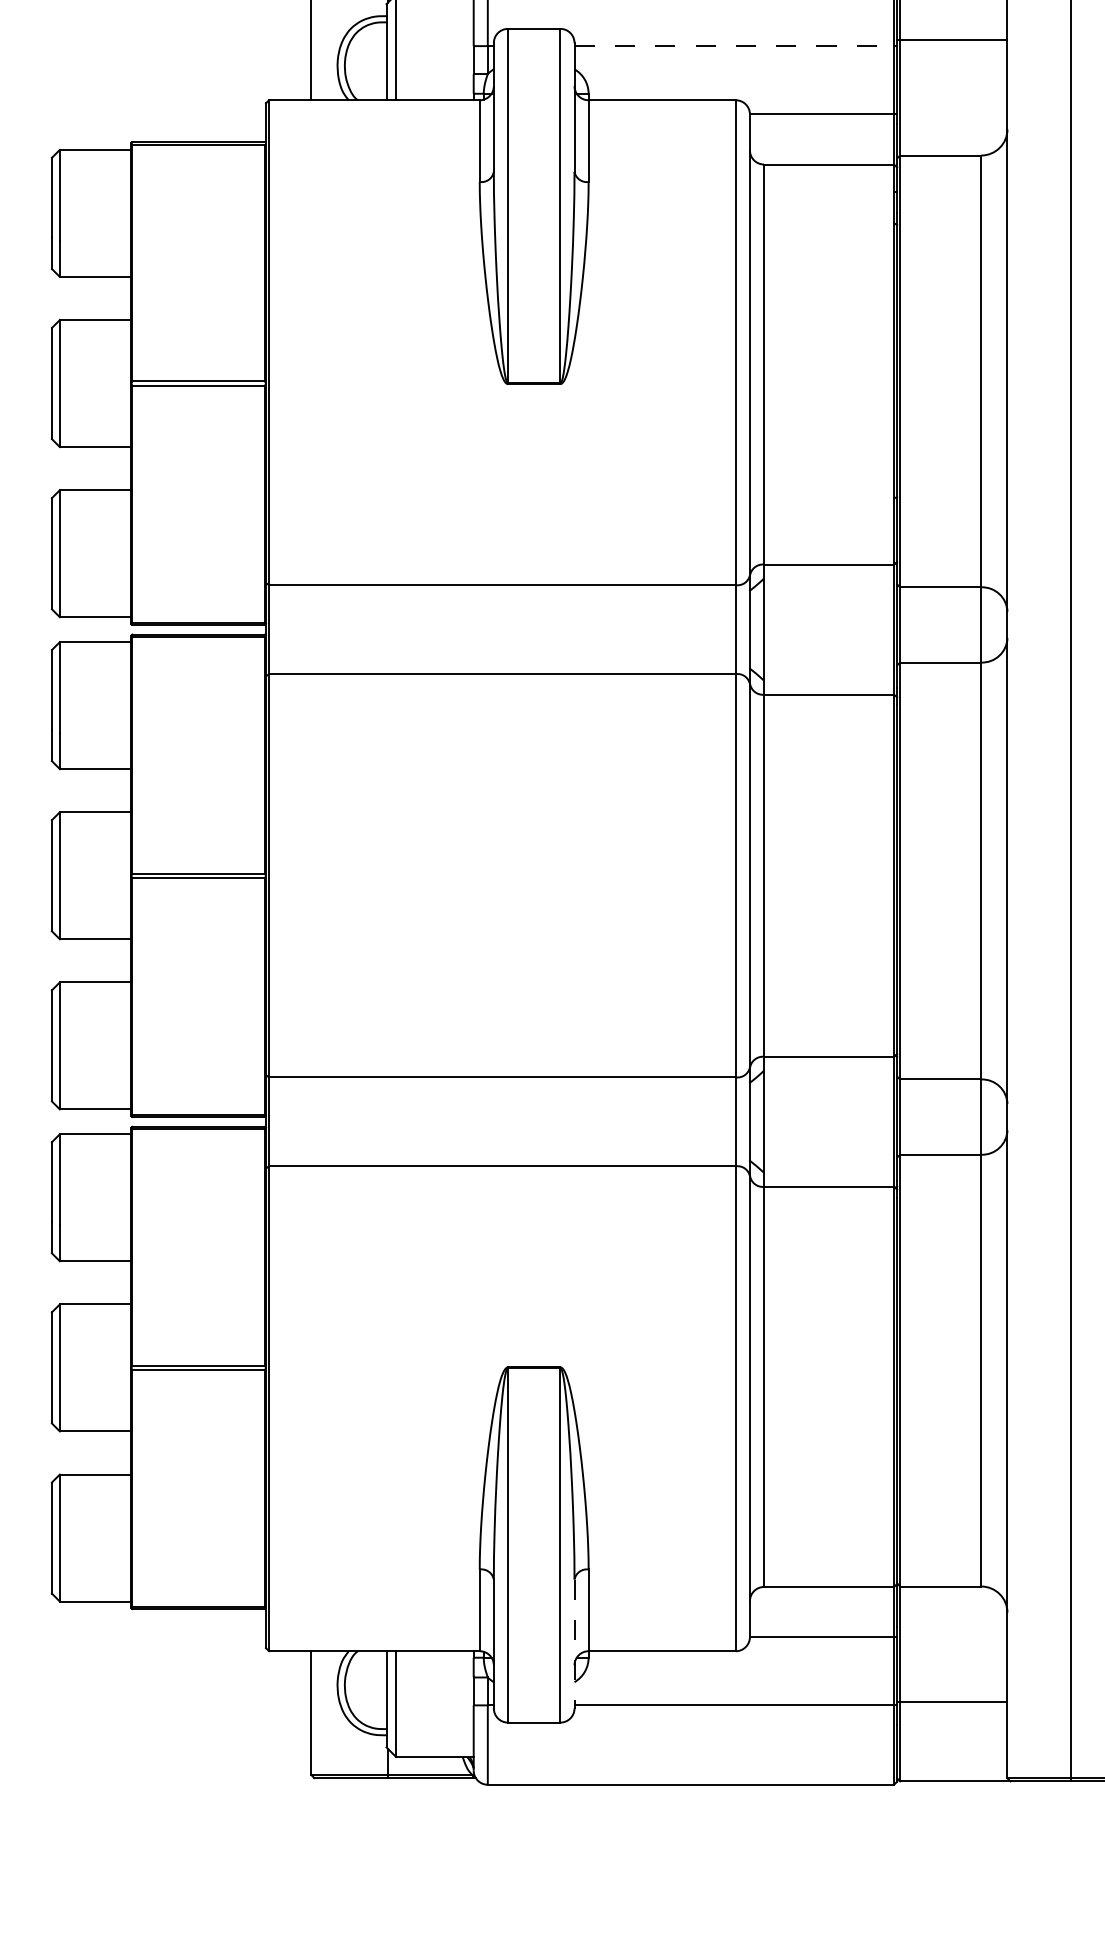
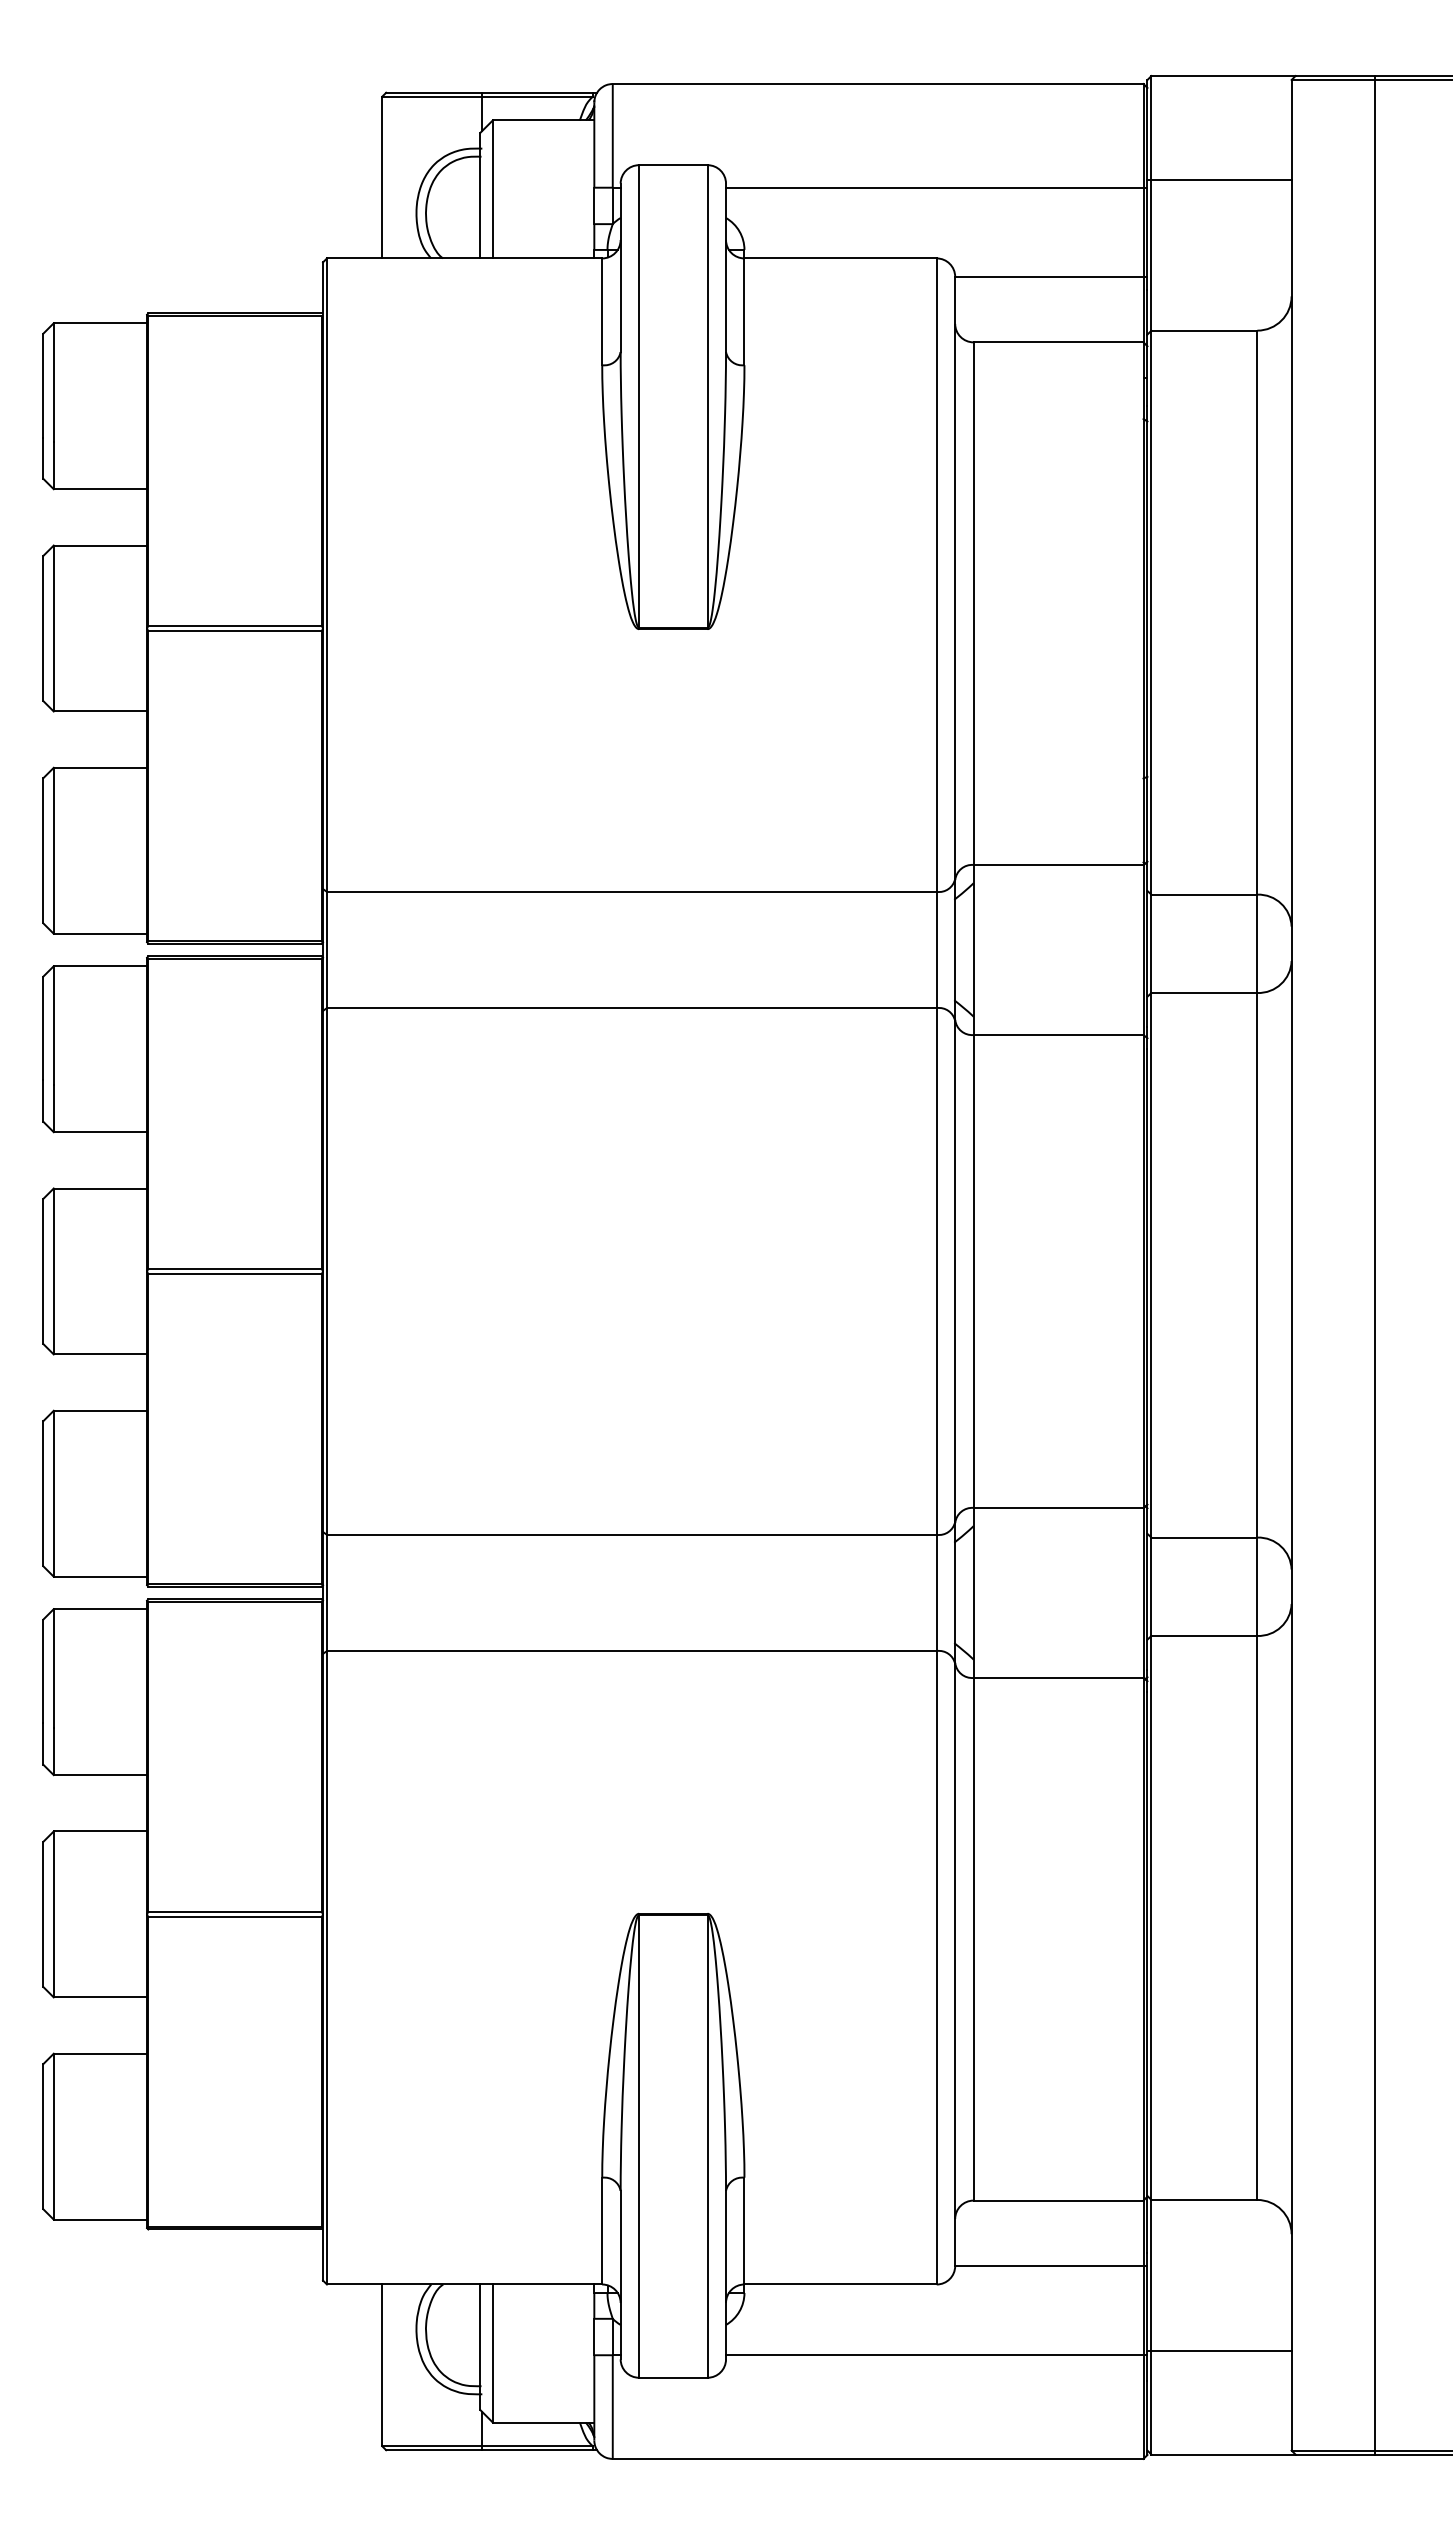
line: (734, 45) -> (934, 187), dashed -> solid
line: (574, 1644) -> (726, 2275), dashed -> solid

